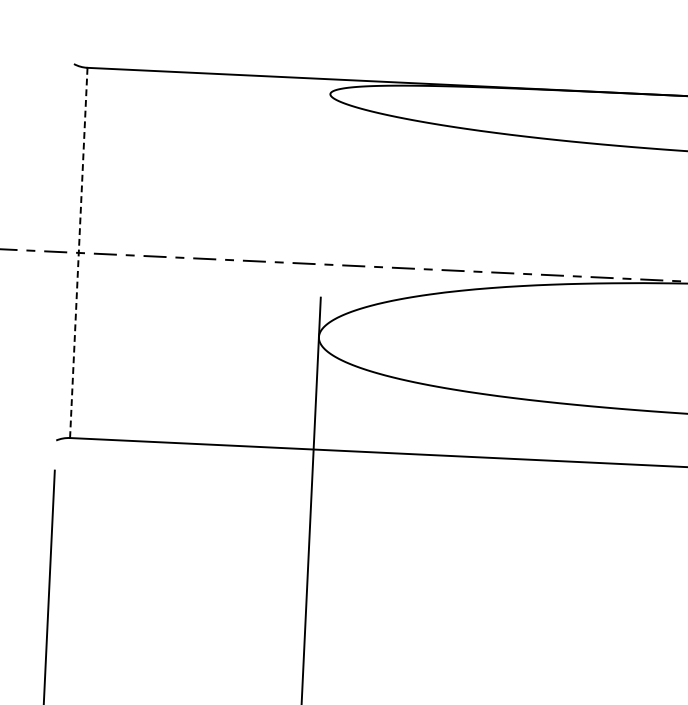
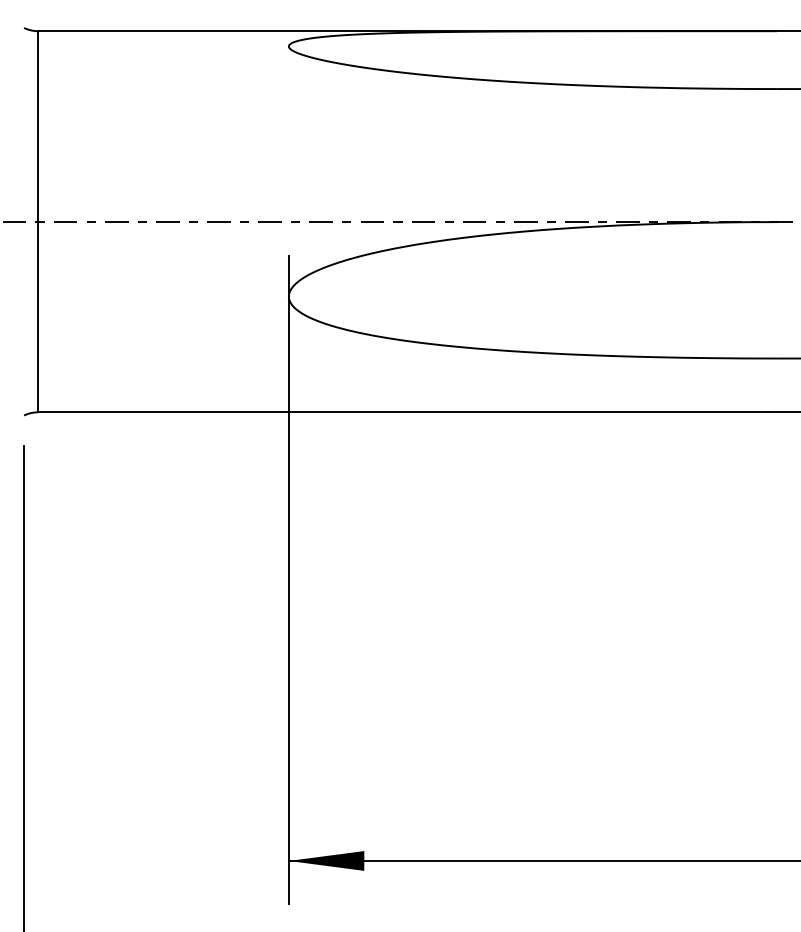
line: (79, 252) -> (38, 221), dashed -> solid

